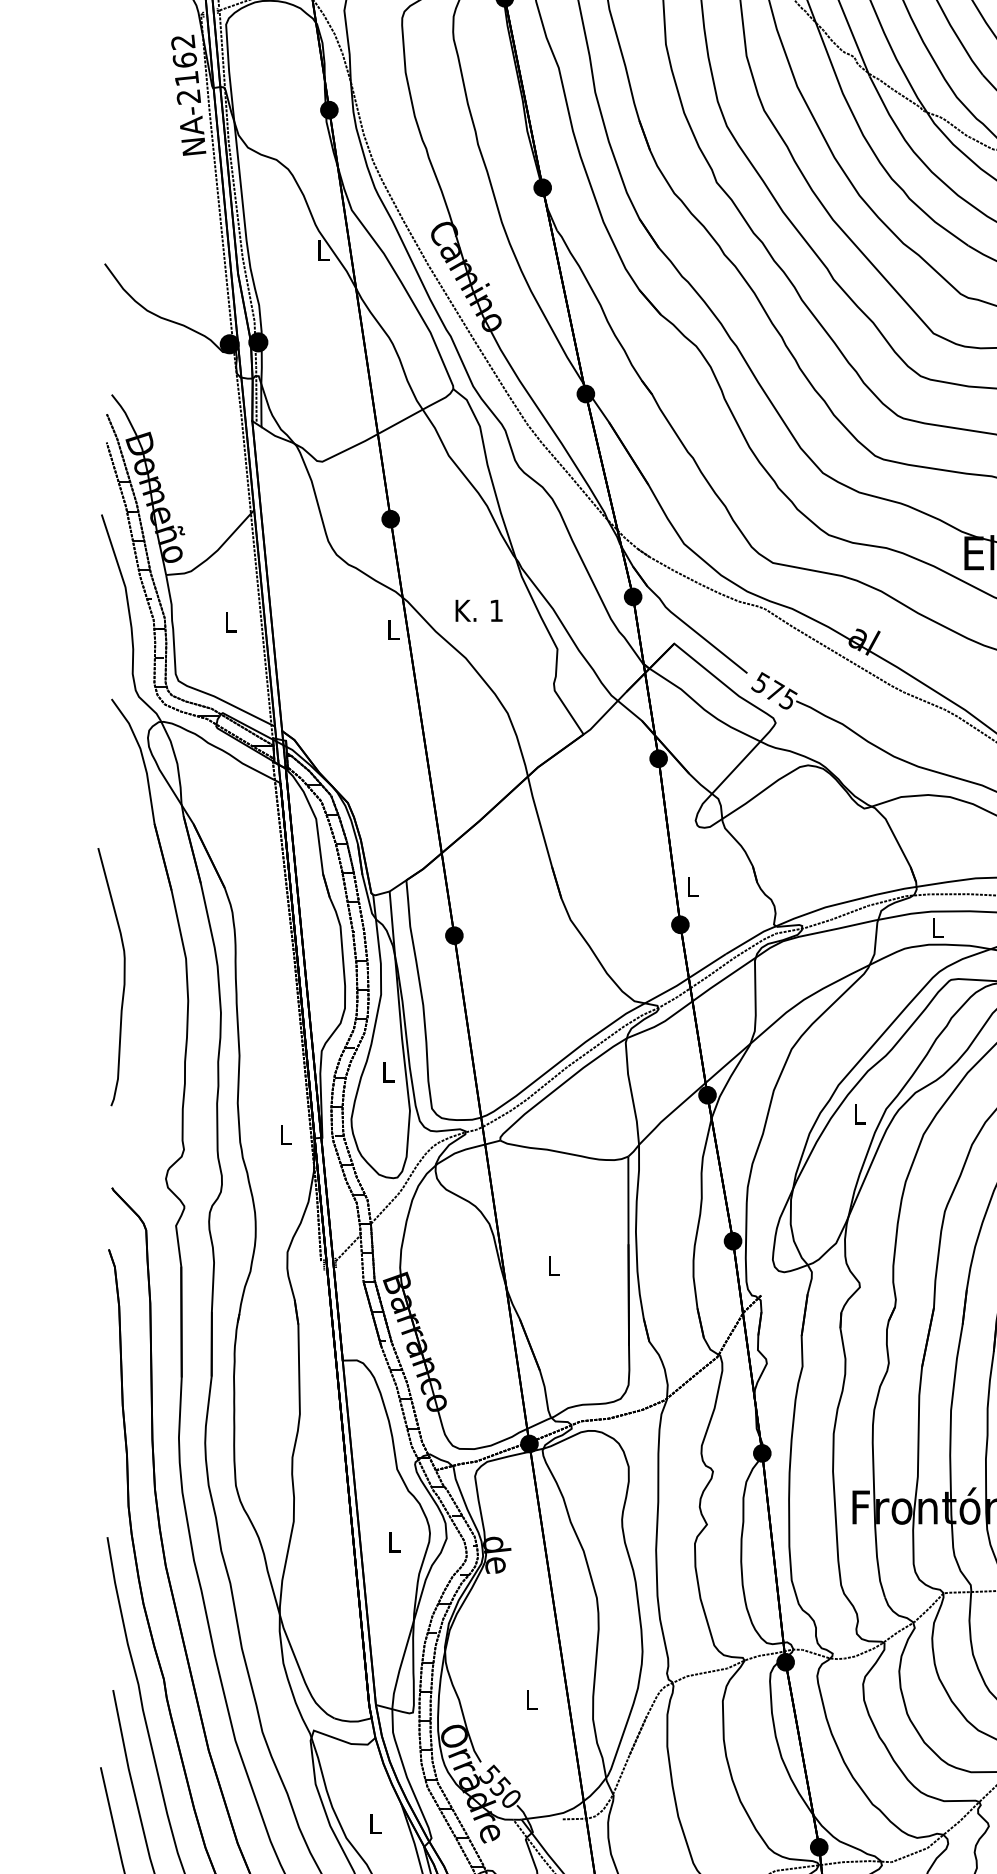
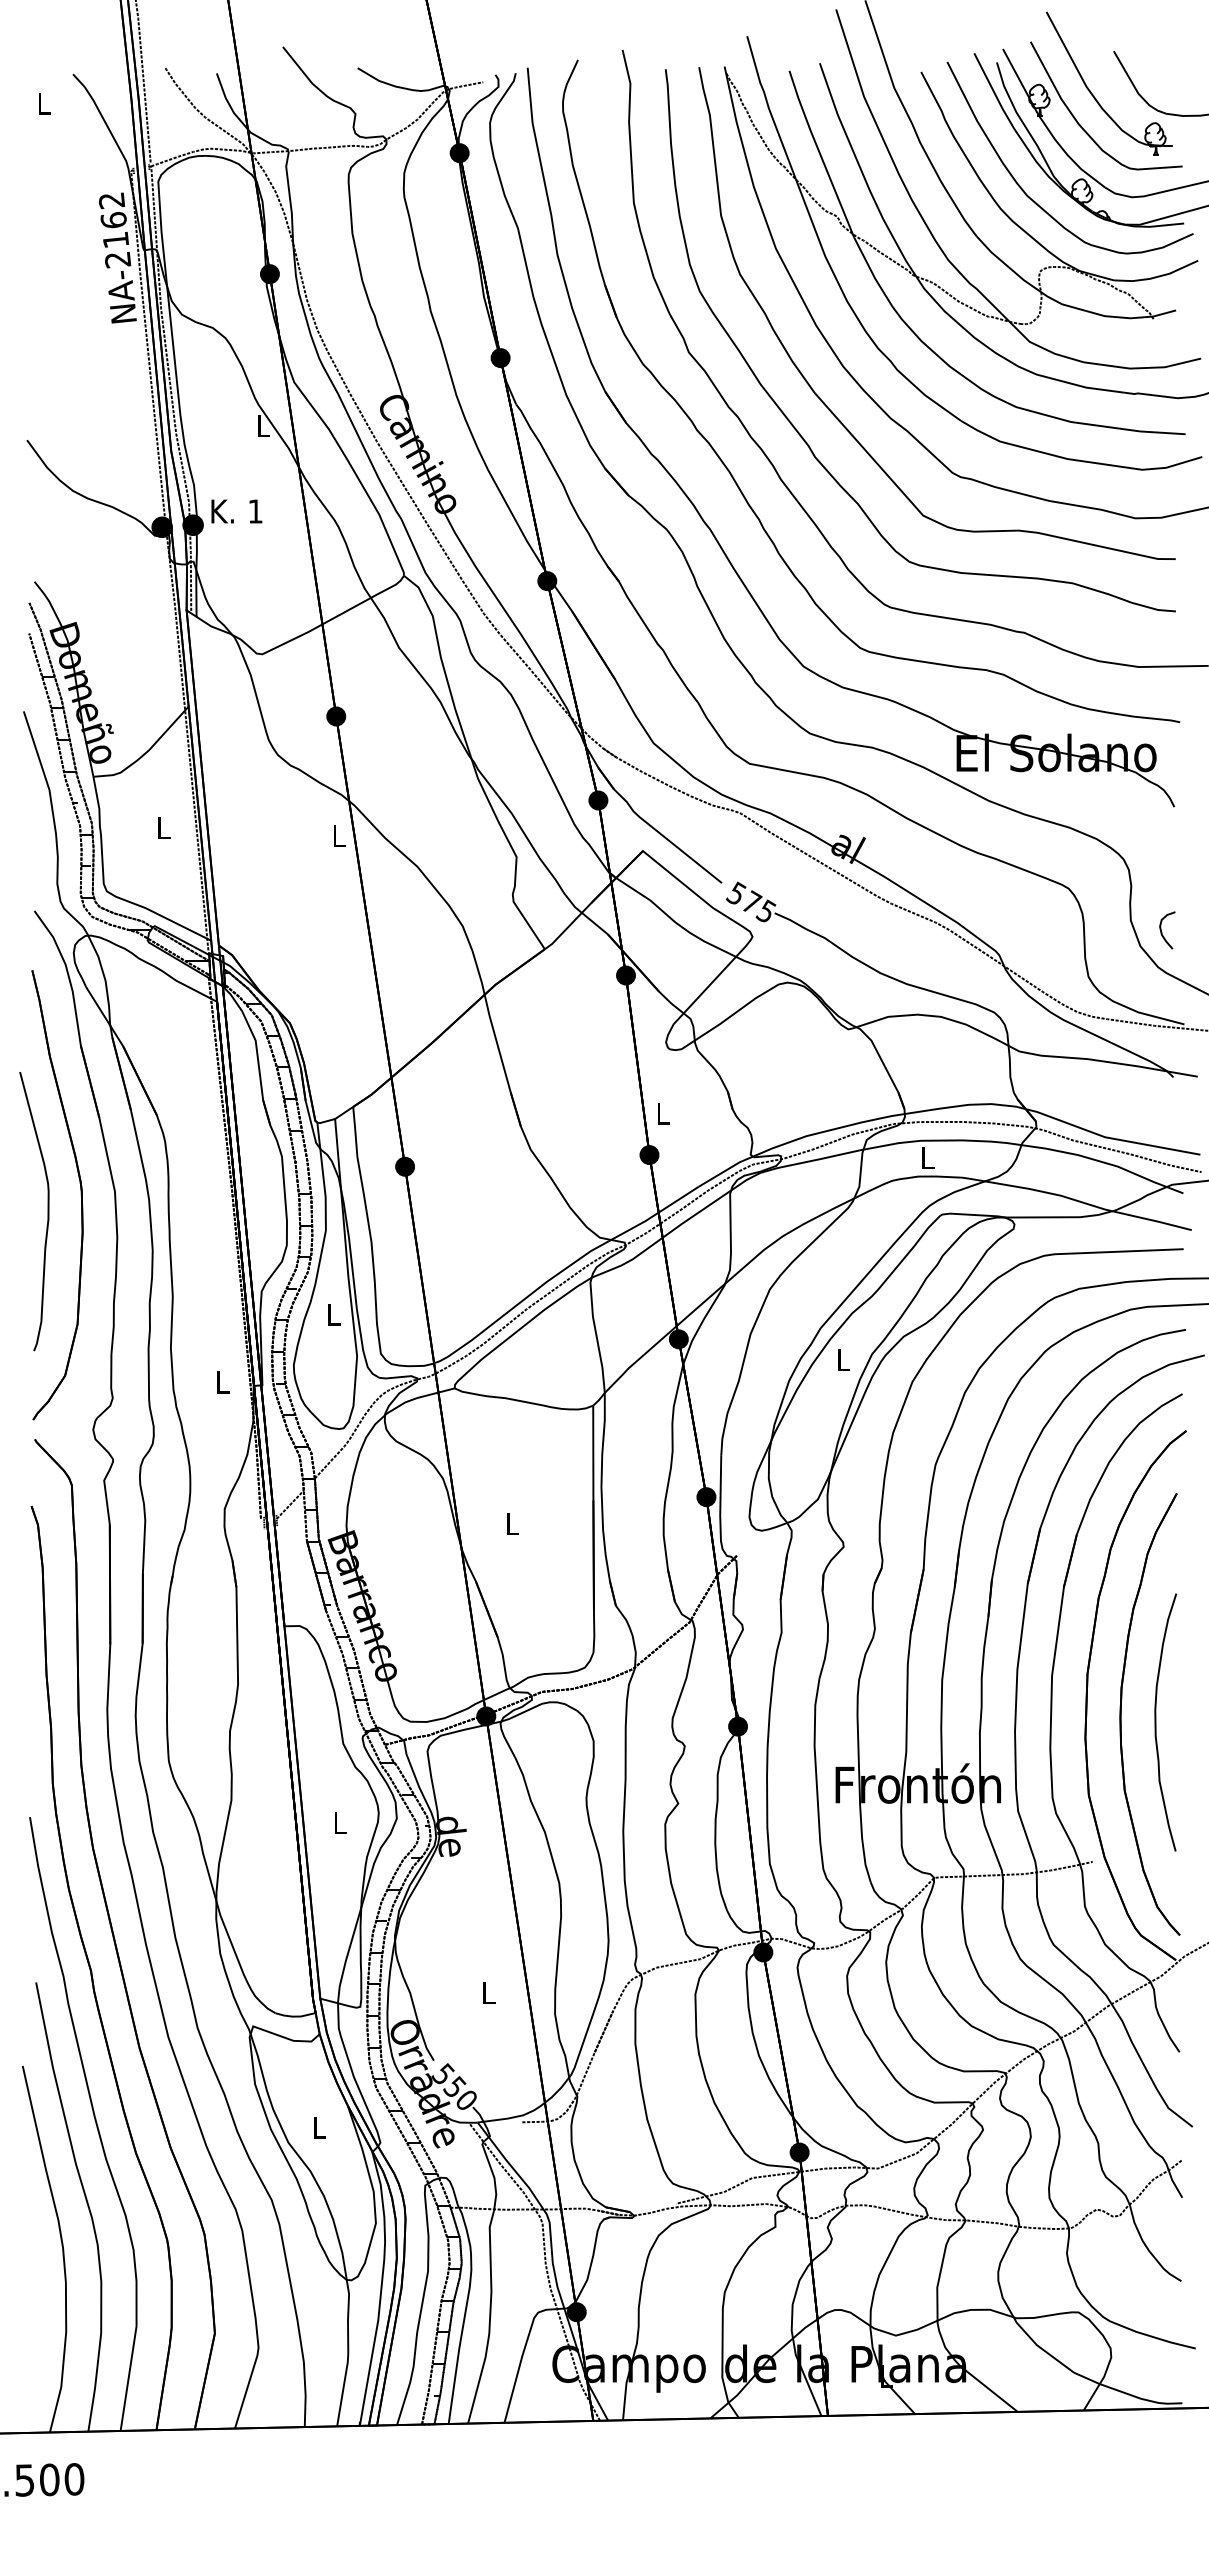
text: (478, 610) -> (236, 511), moved
part: (154, 962) -> (80, 1195), added

